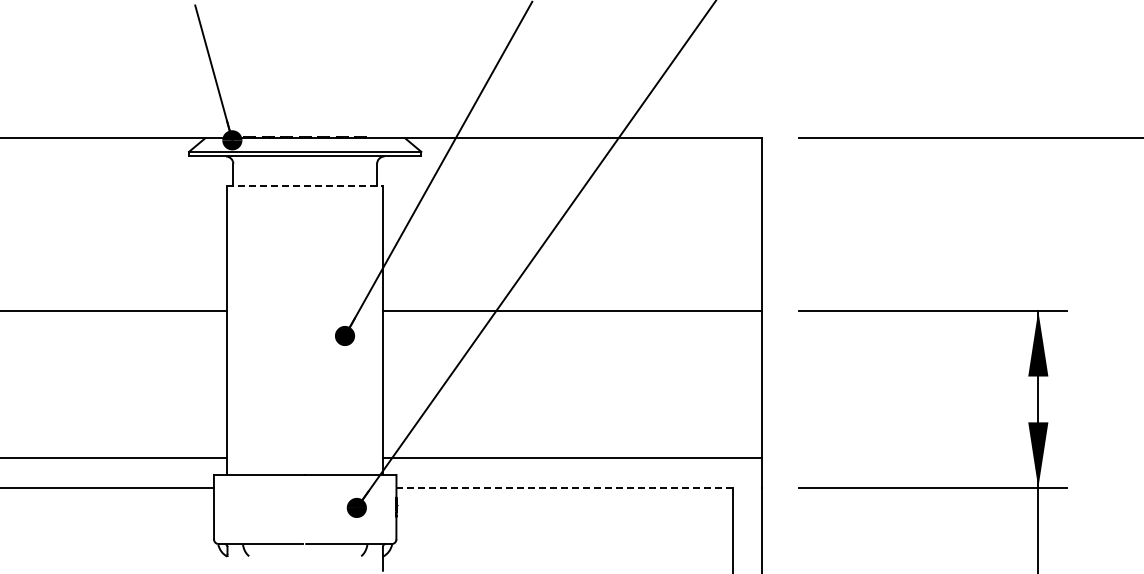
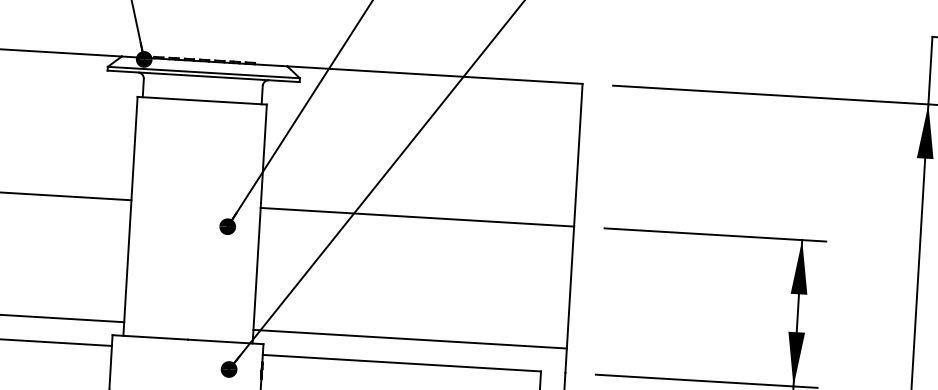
line: (305, 185) -> (202, 100), dashed -> solid
line: (564, 487) -> (401, 362), dashed -> solid

